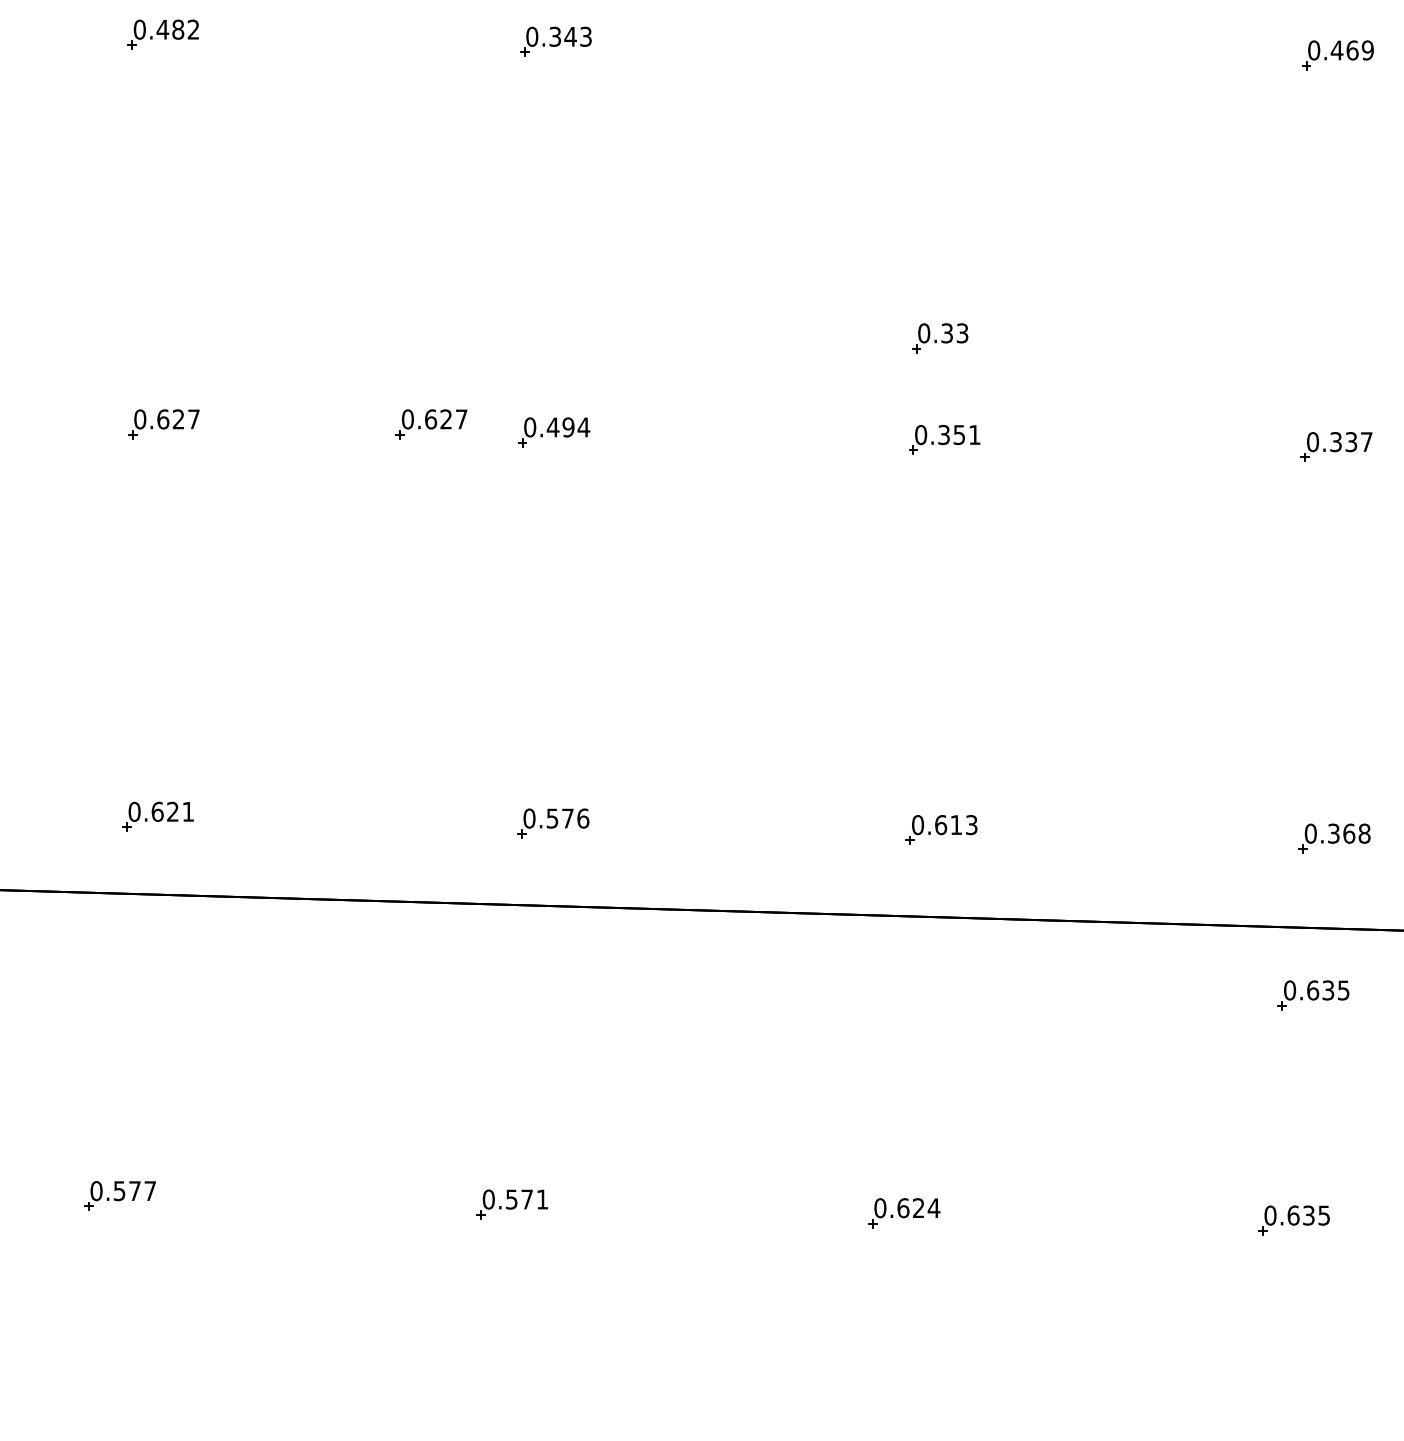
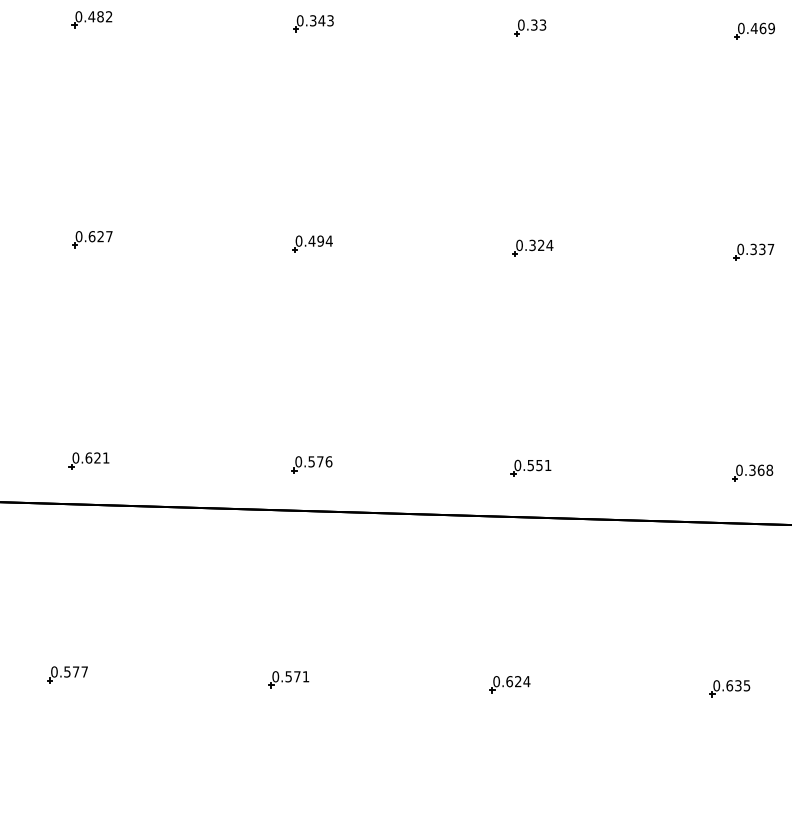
part: (940, 337) -> (530, 27), moved
part: (431, 424) -> (243, 239), removed
text: (967, 435) -> (545, 245), 0.351 -> 0.324
text: (956, 825) -> (539, 465), 0.613 -> 0.551
part: (1312, 995) -> (740, 561), removed

